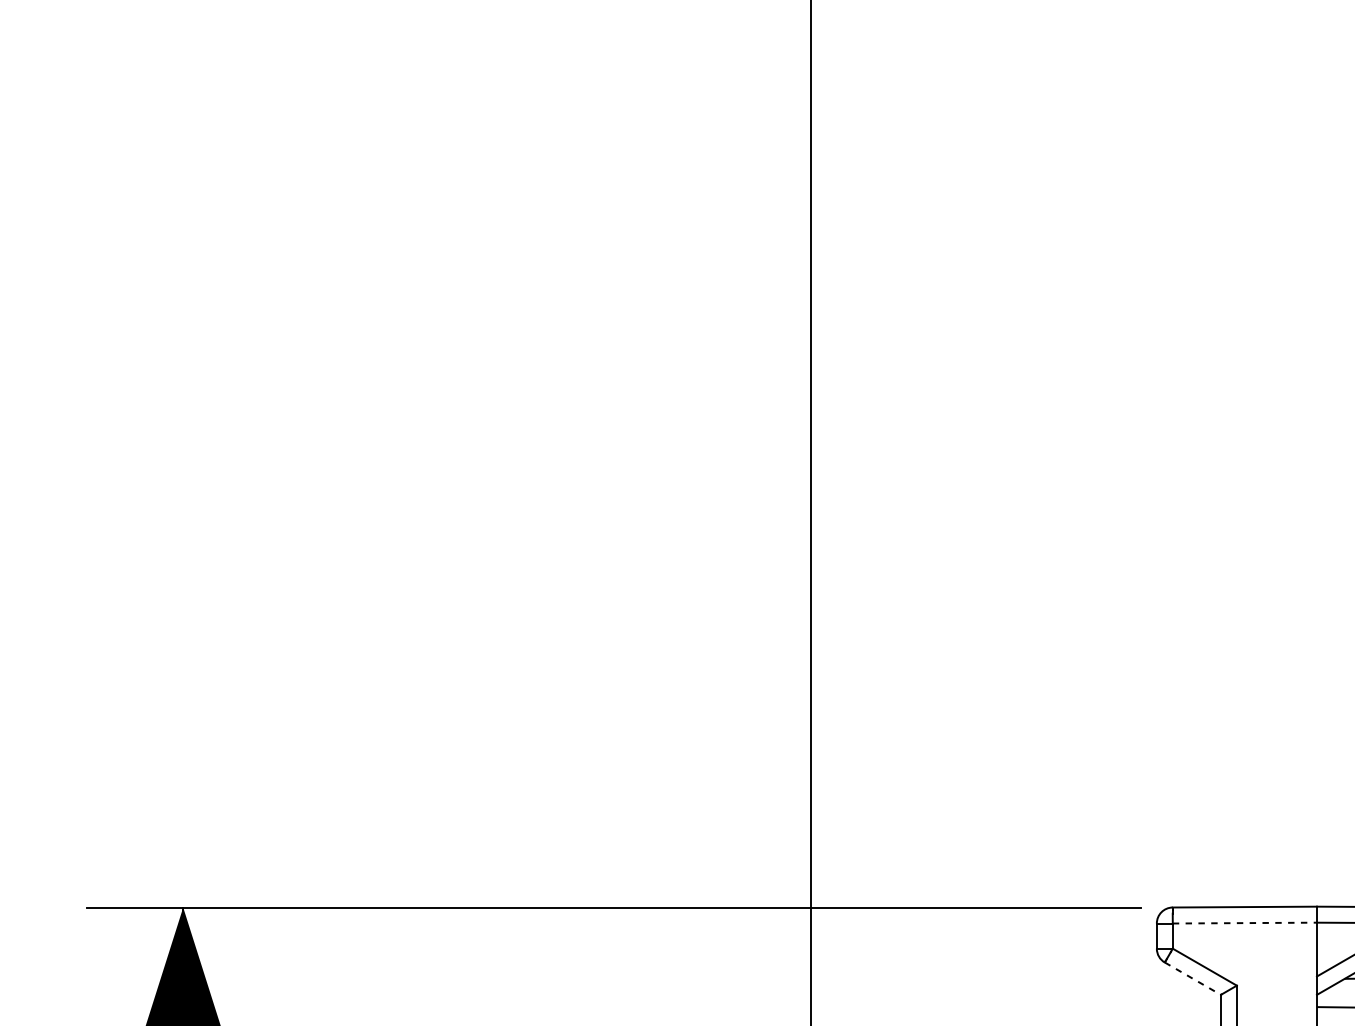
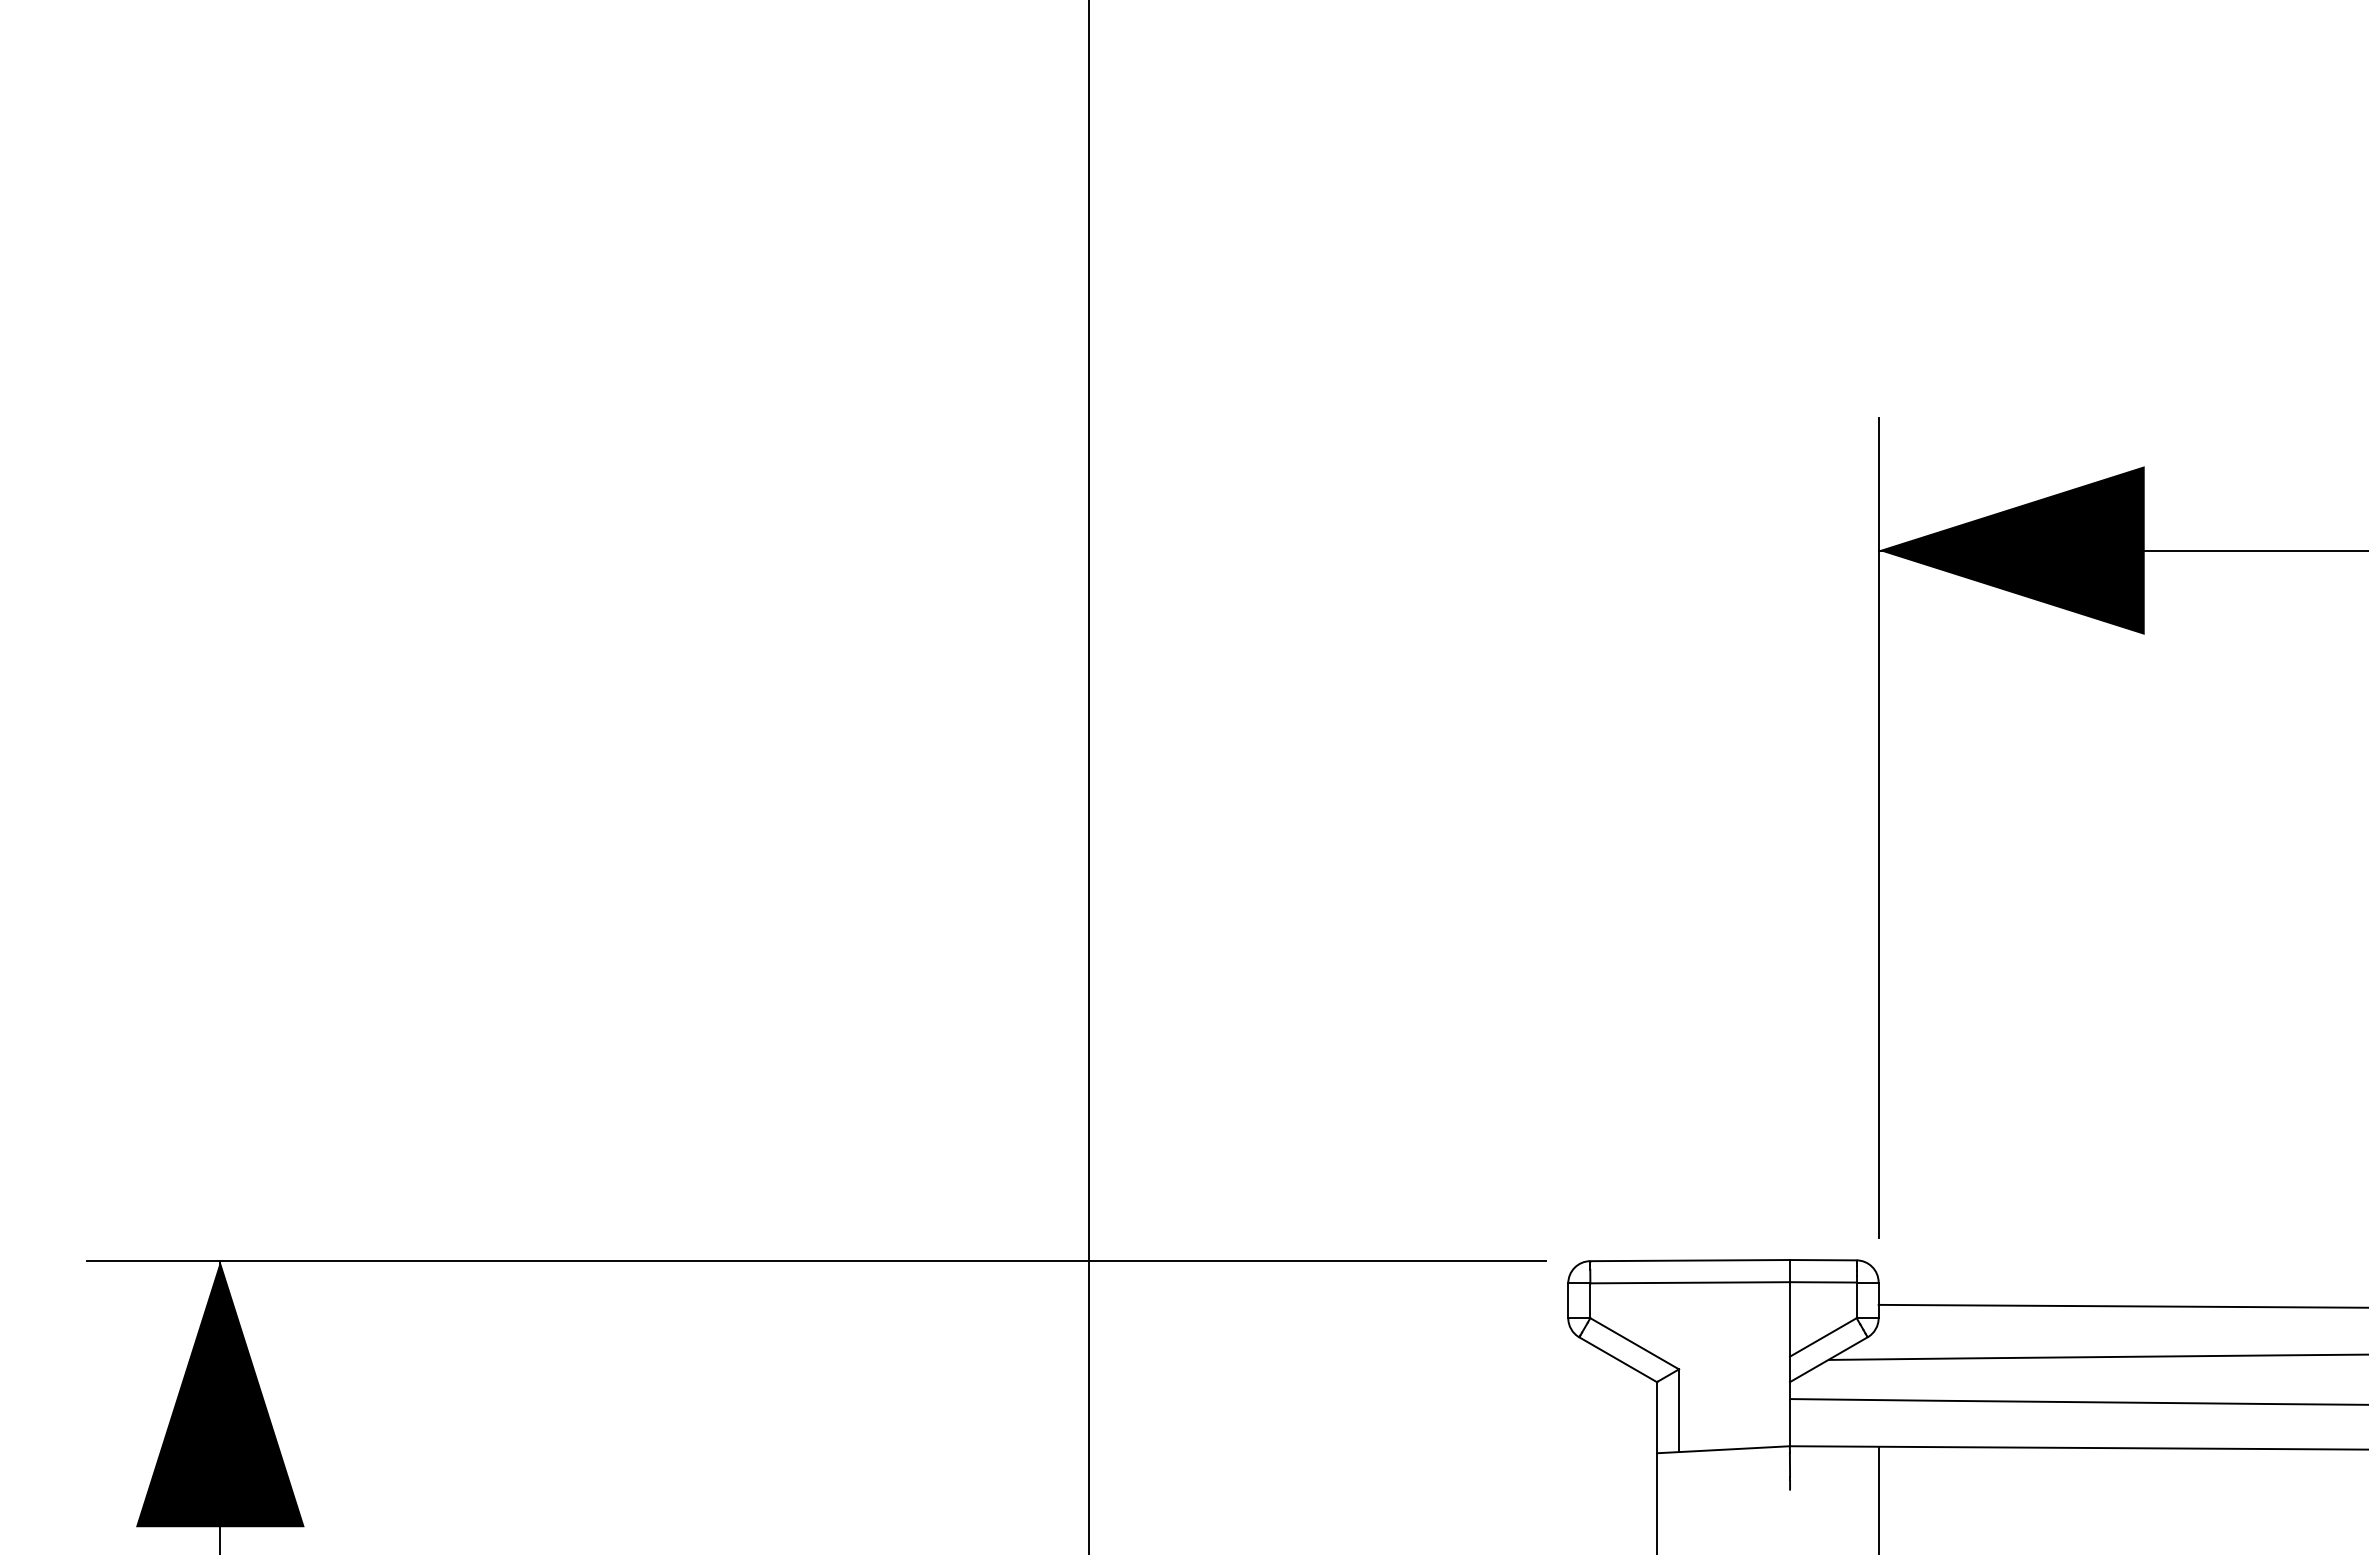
line: (1245, 922) -> (1690, 1282), dashed -> solid
line: (1193, 978) -> (1618, 1359), dashed -> solid

